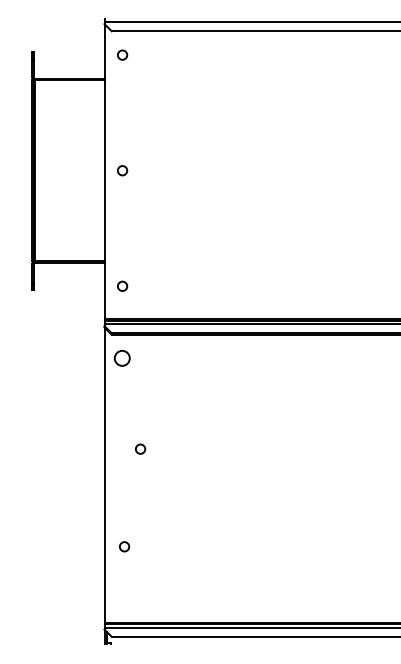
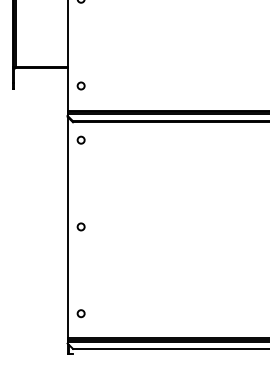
circle: (122, 358) -> (81, 140), size x0.62
circle: (140, 448) -> (81, 226), moved
circle: (124, 546) -> (81, 313), moved

